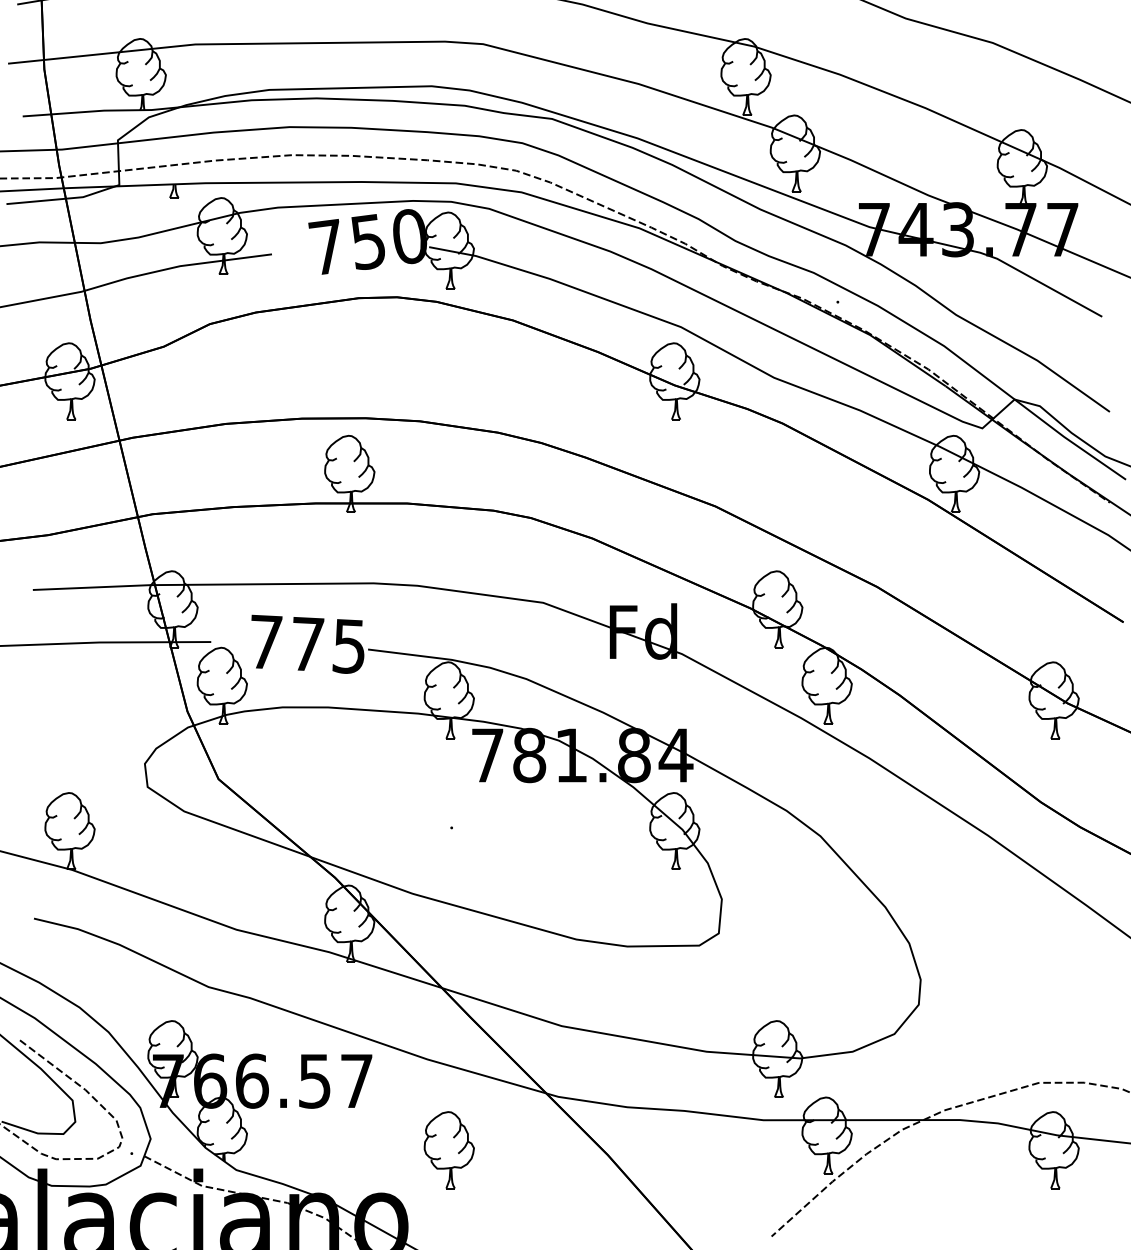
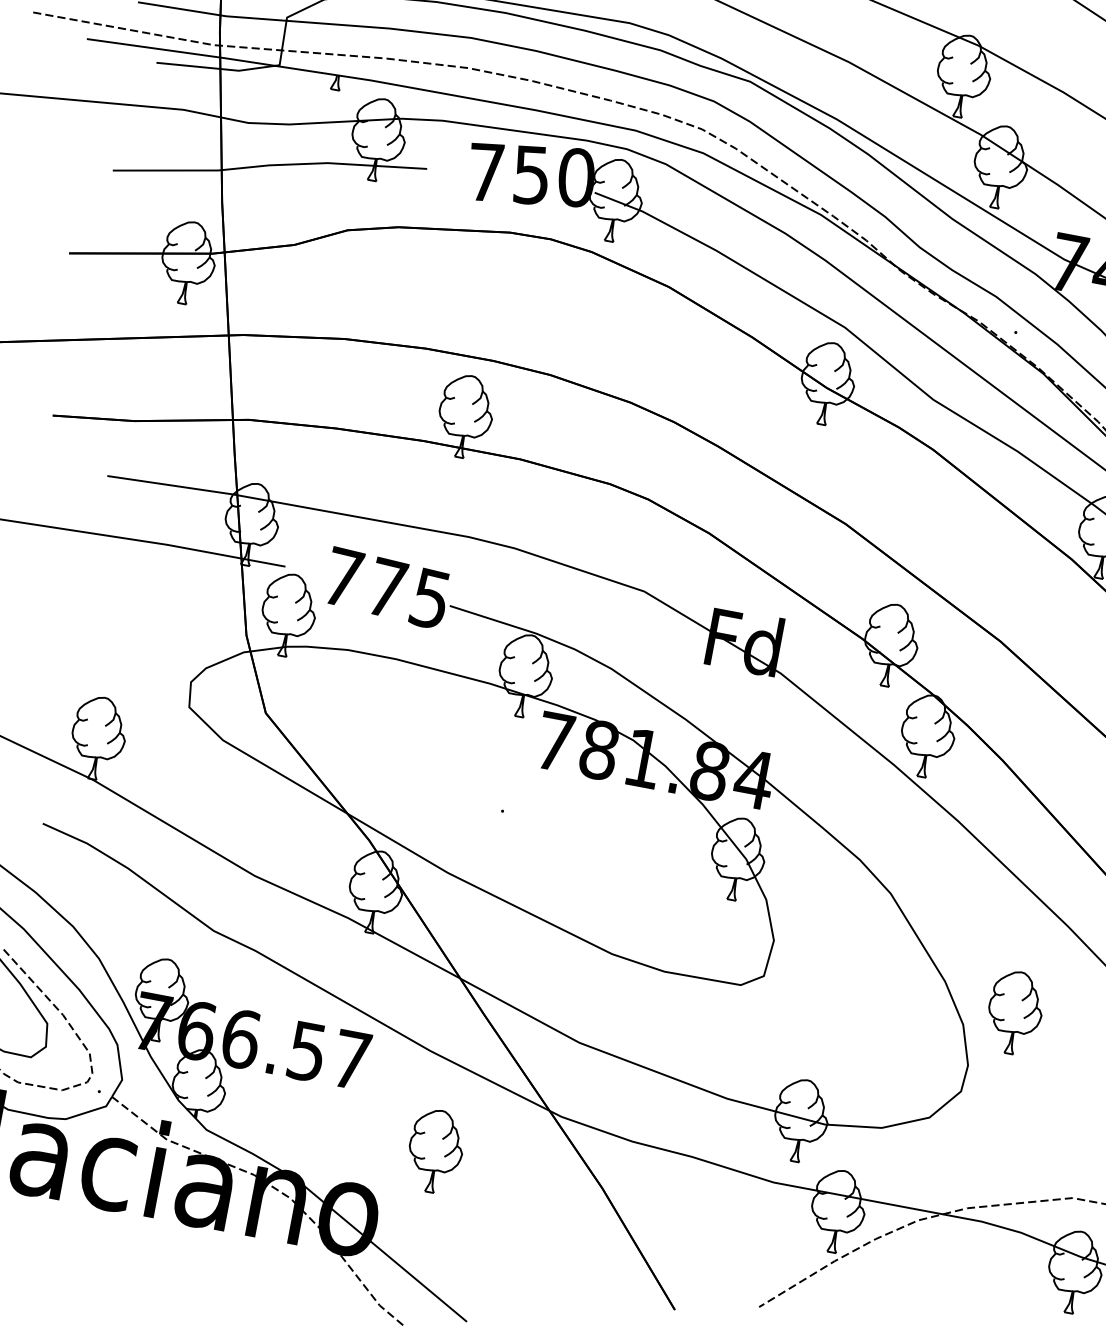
part: (954, 923) -> (1015, 1012), added

